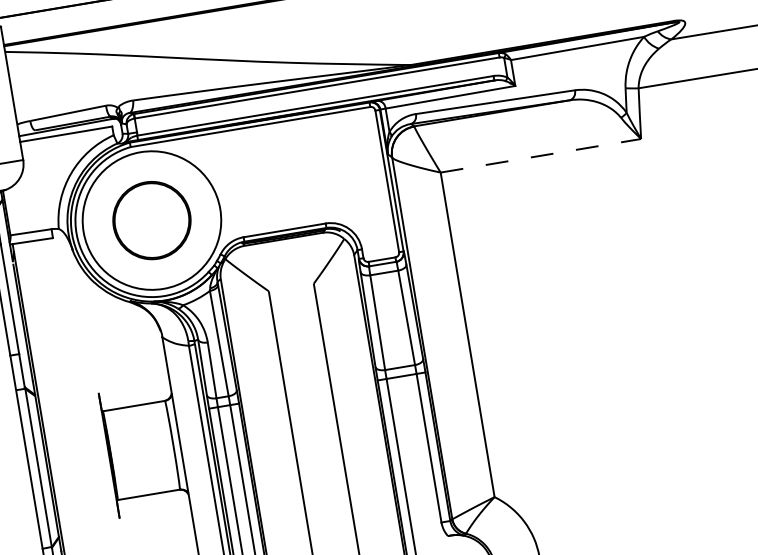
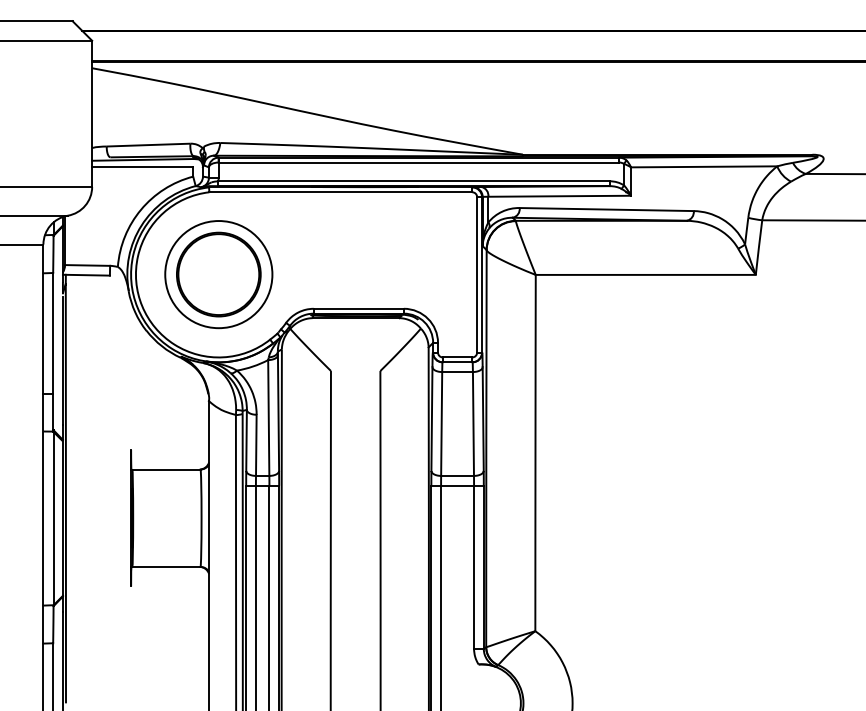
line: (541, 155) -> (646, 274), dashed -> solid
circle: (151, 220) -> (218, 274), size x0.71

